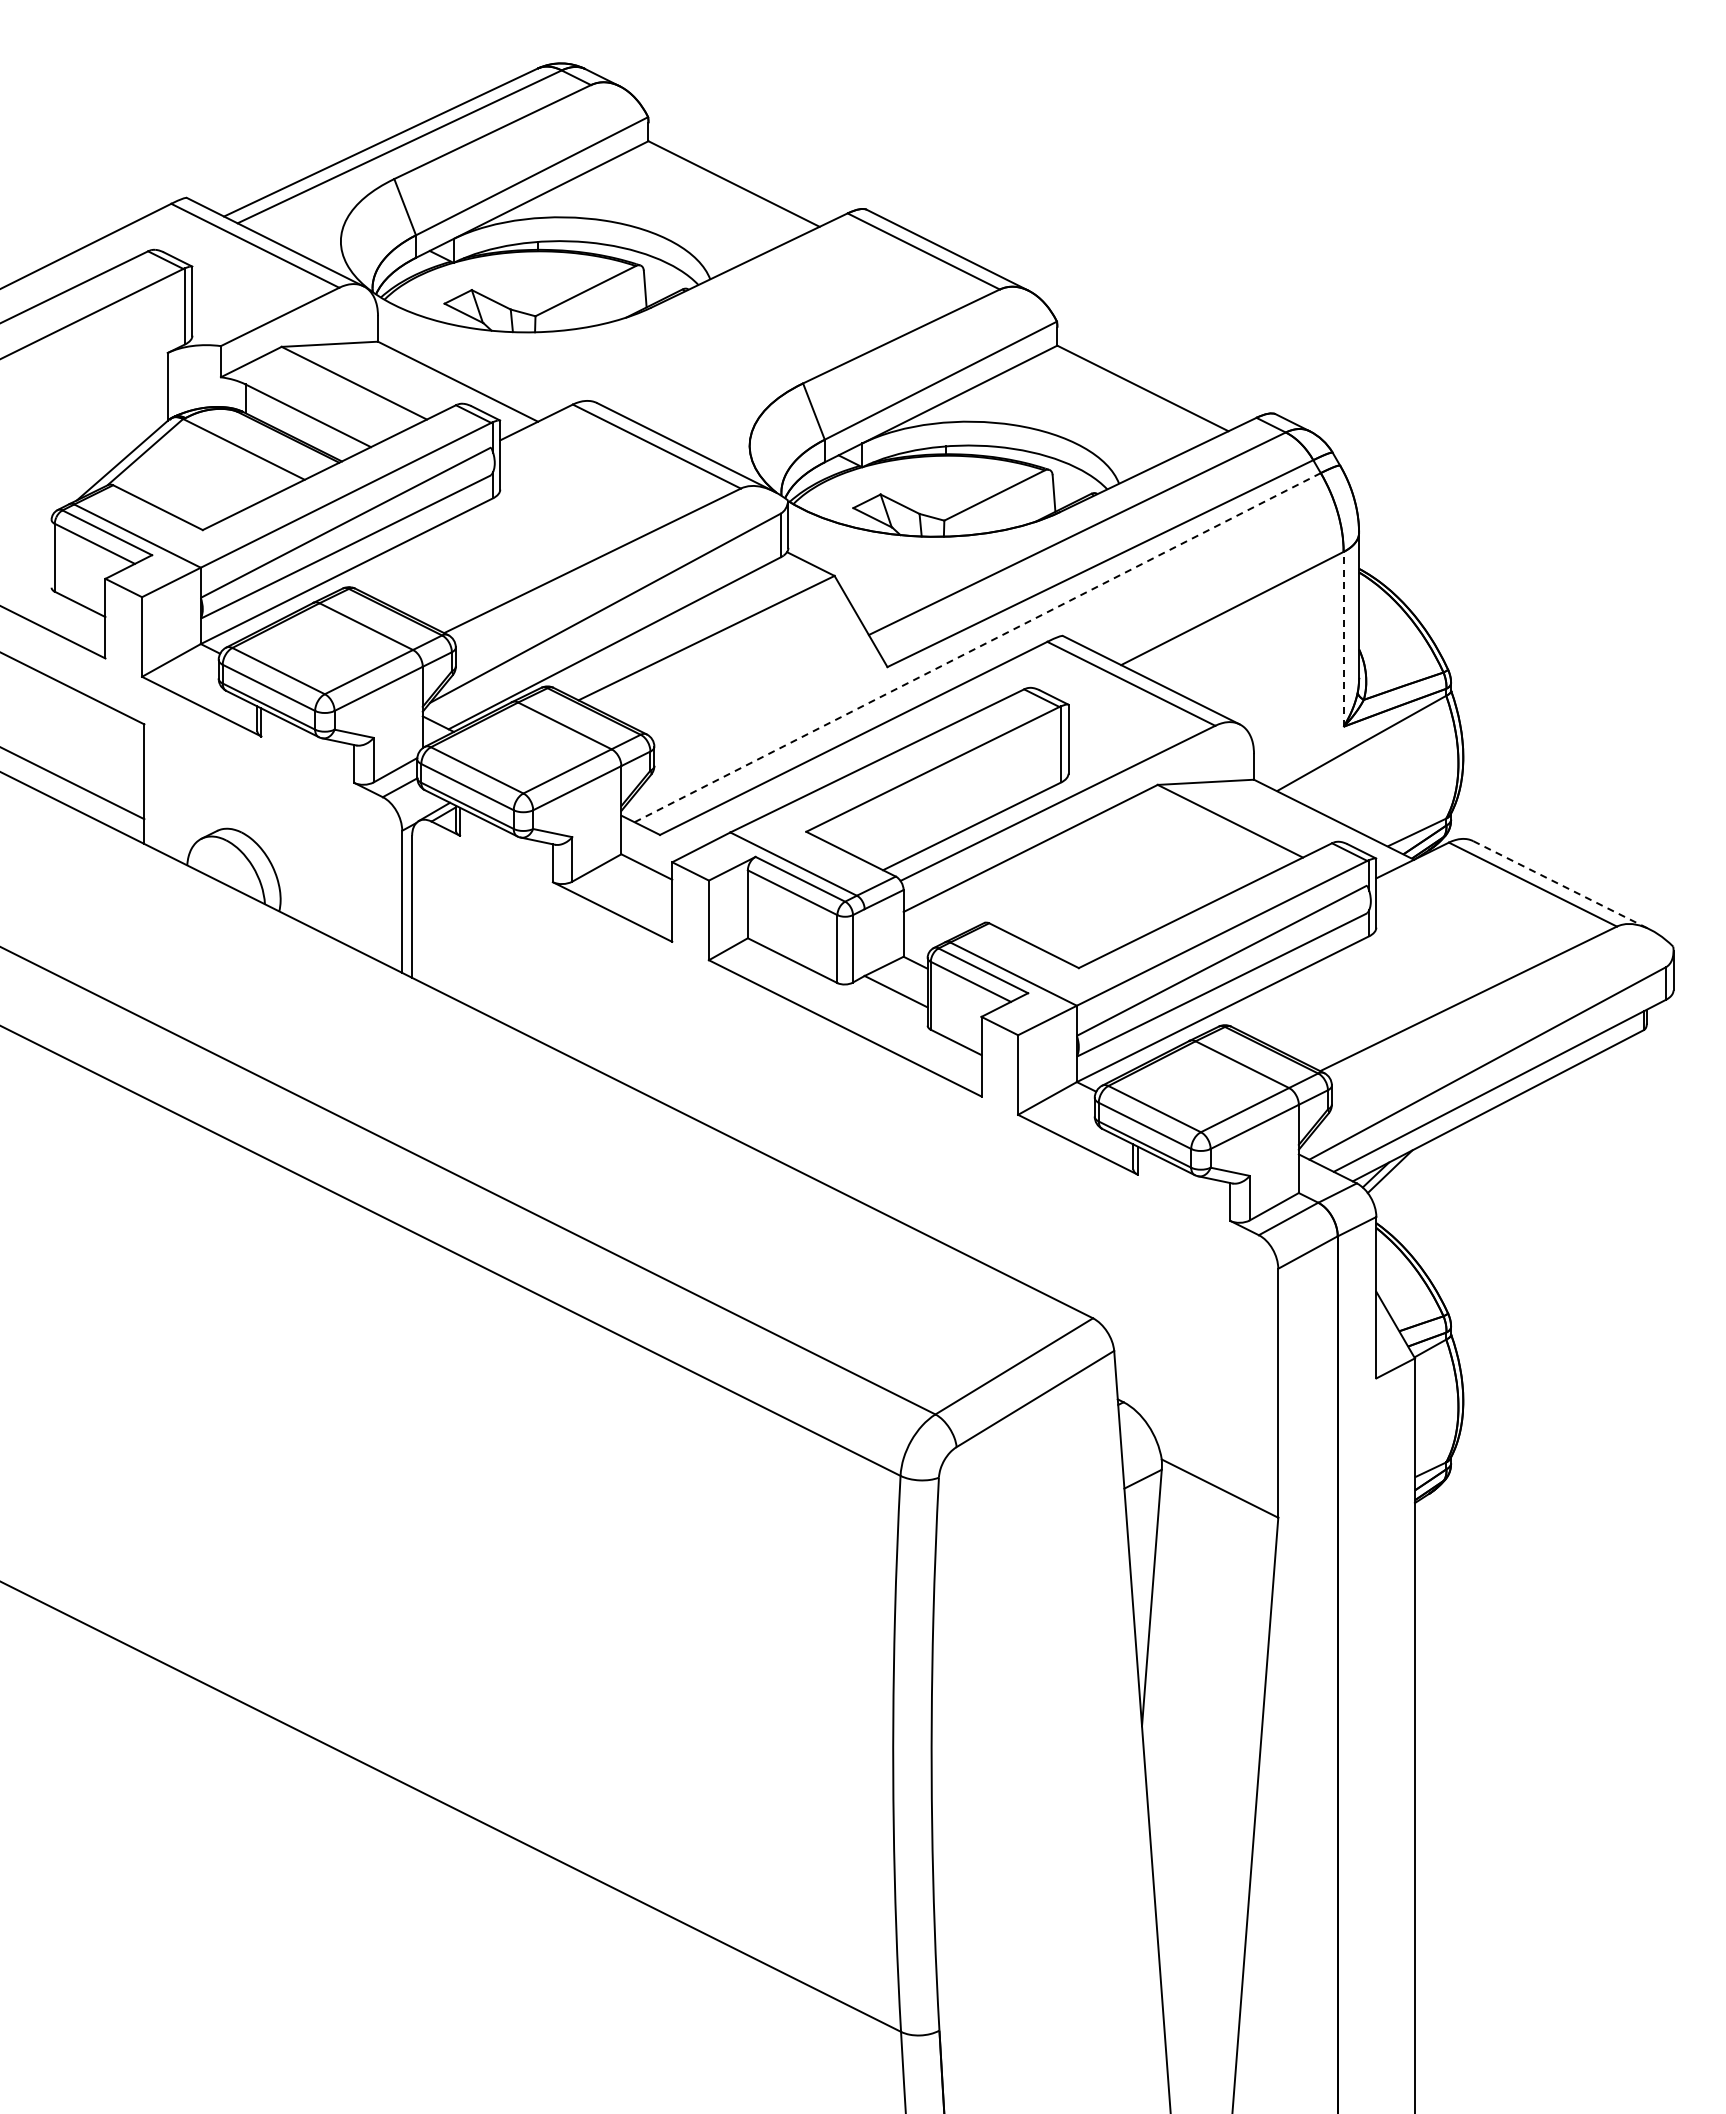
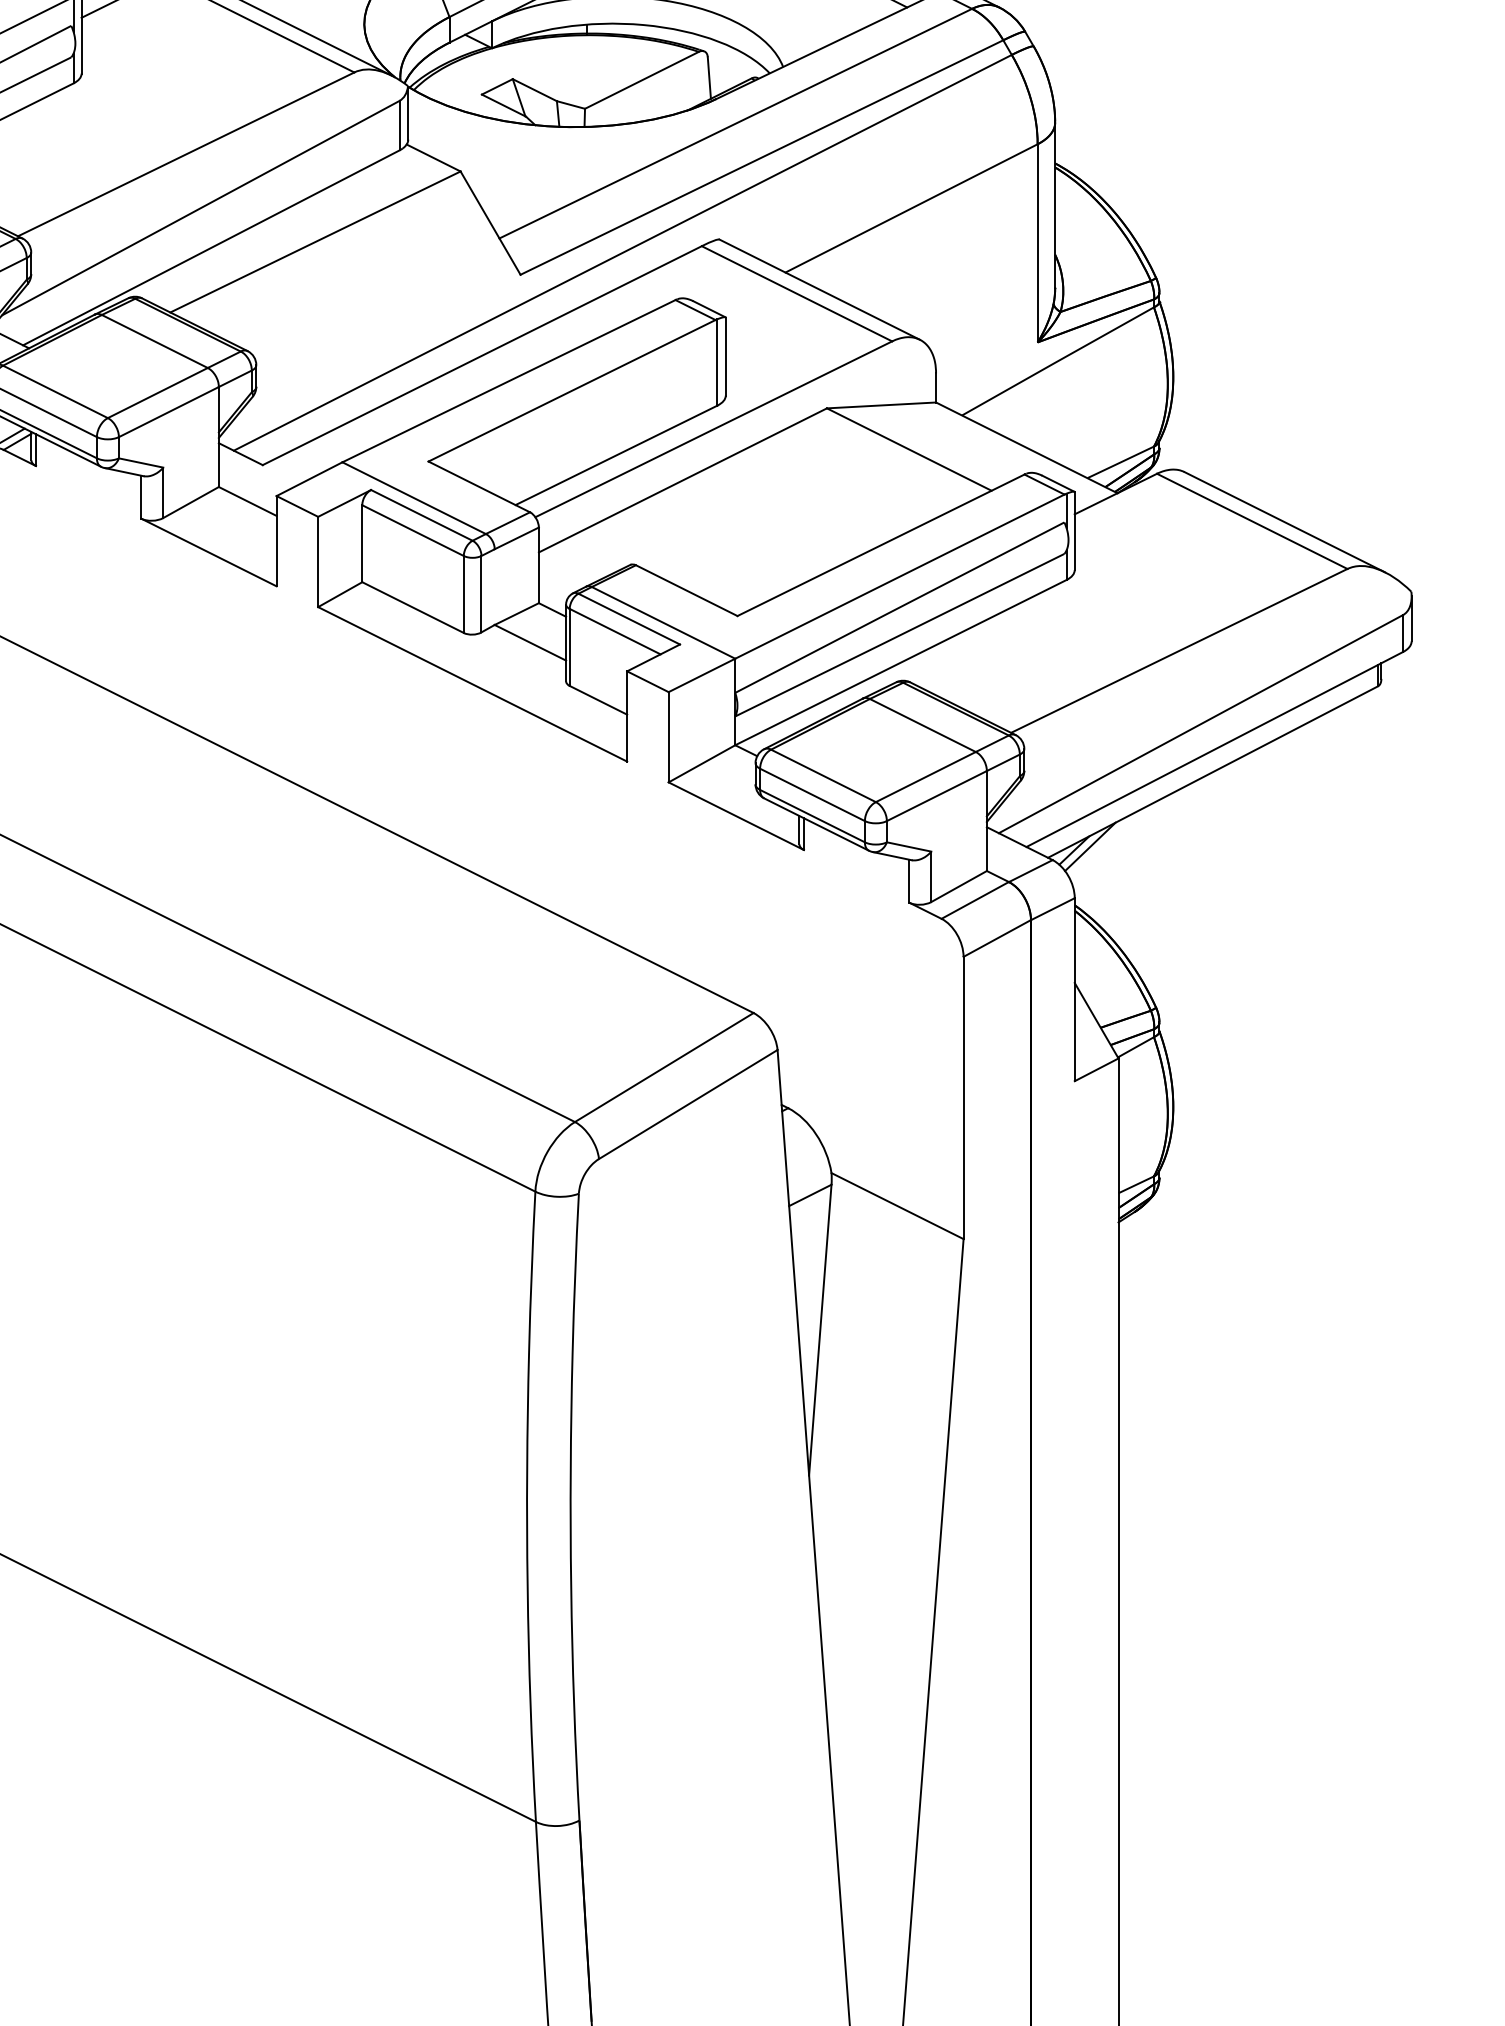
line: (1343, 638) -> (1037, 242), dashed -> solid
line: (977, 647) -> (622, 252), dashed -> solid
line: (1561, 885) -> (1284, 522), dashed -> solid

